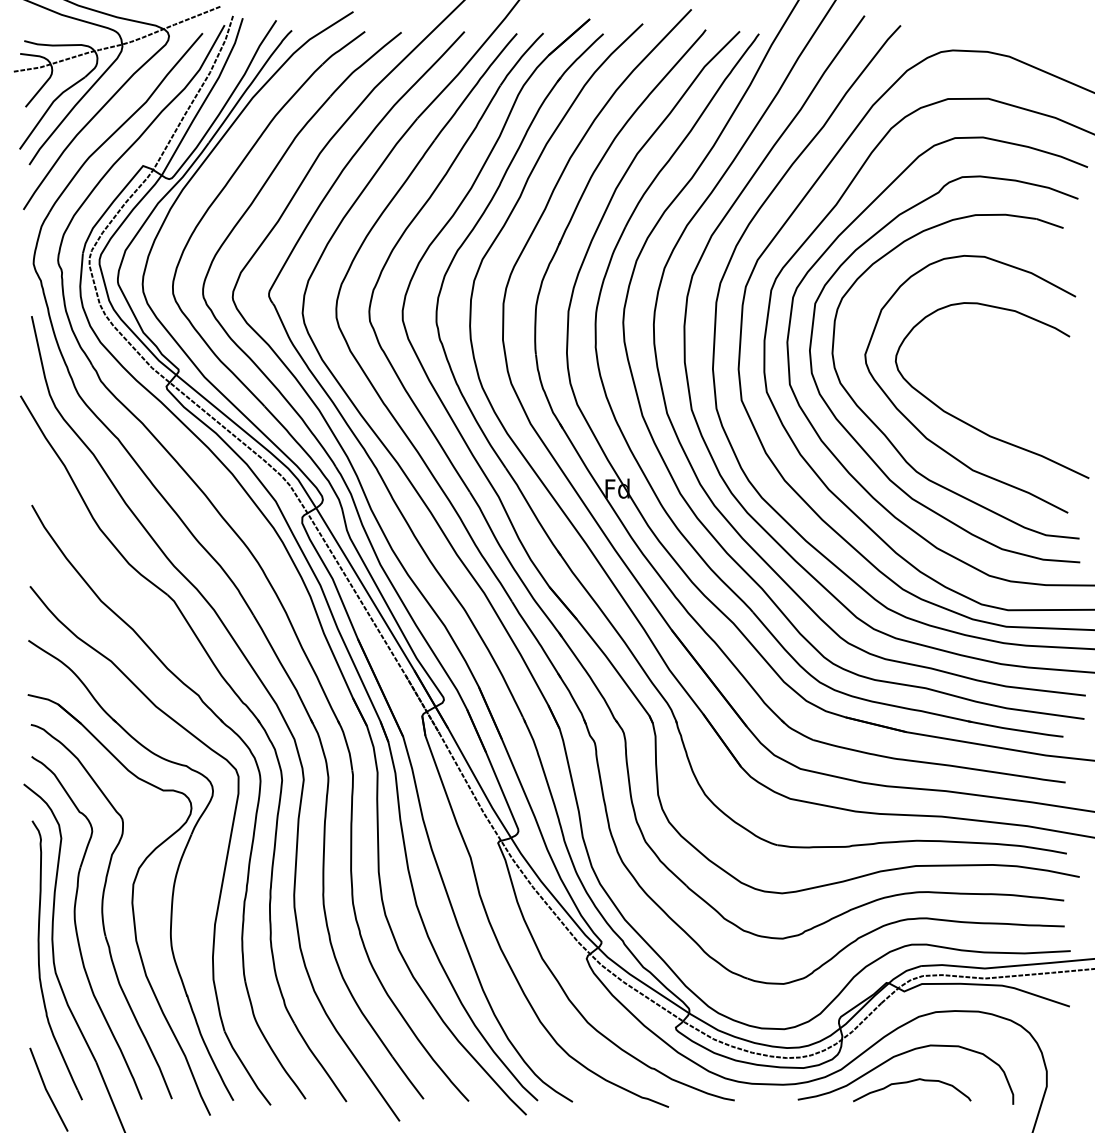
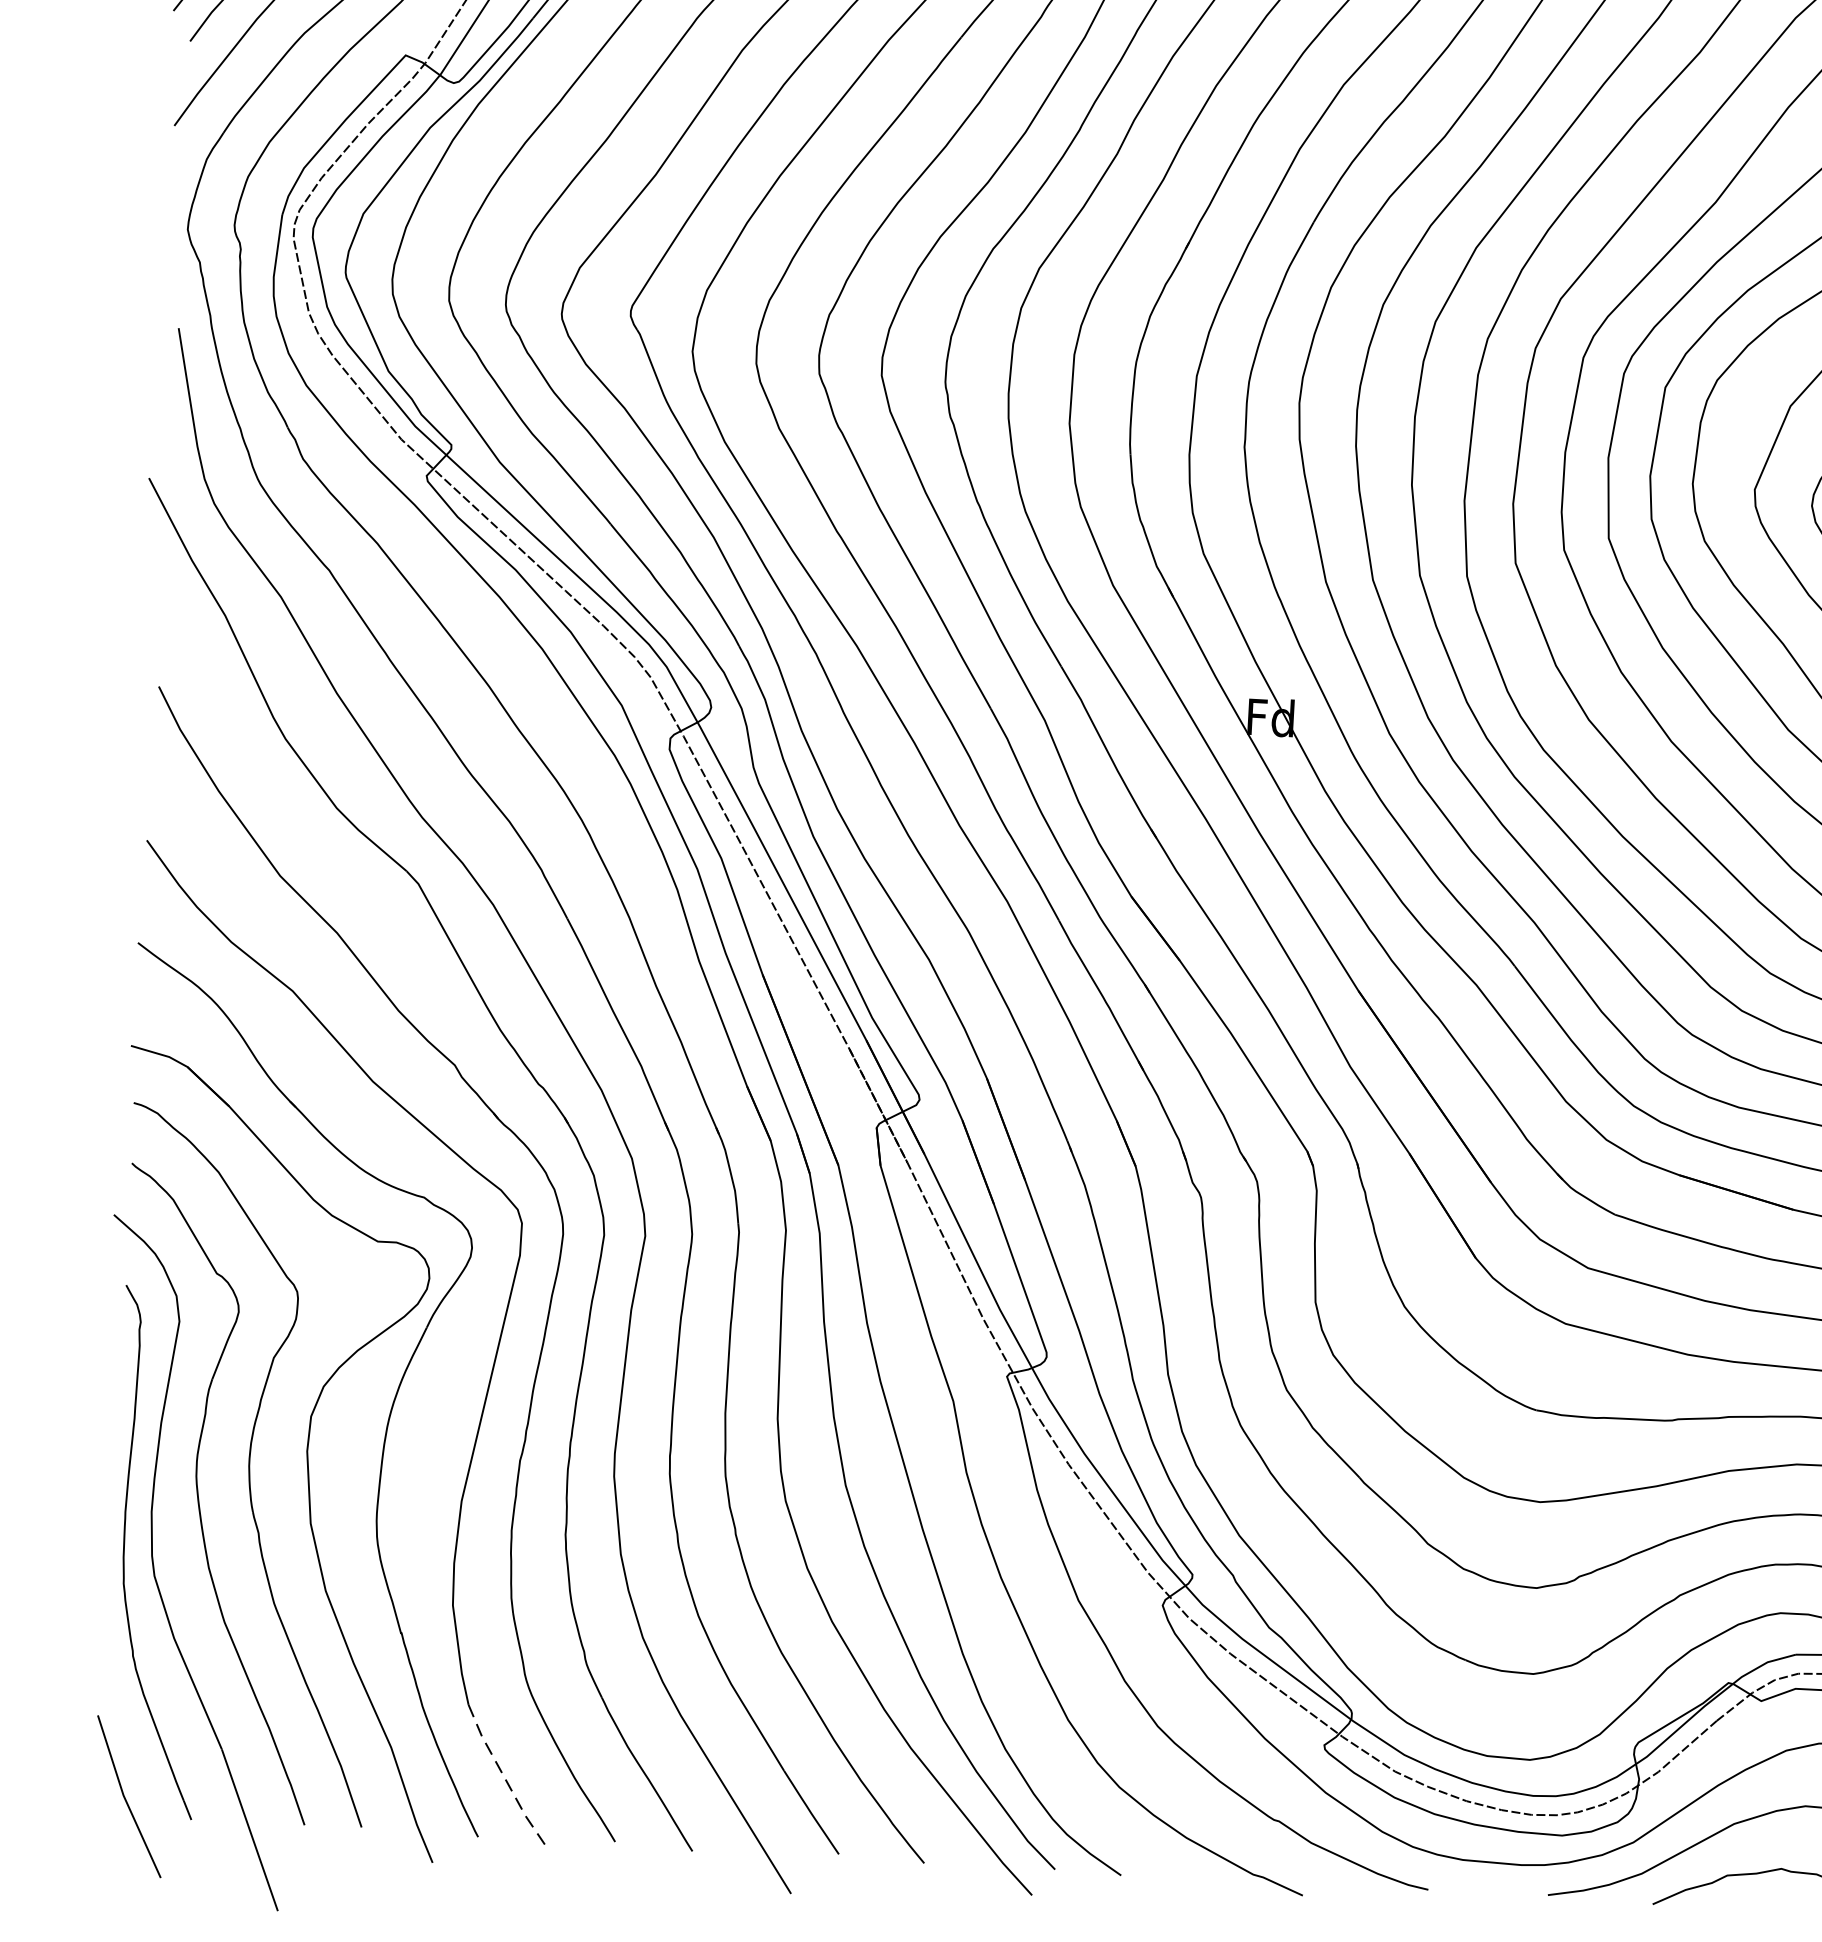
line: (246, 1070) -> (505, 1781), solid -> dashed

